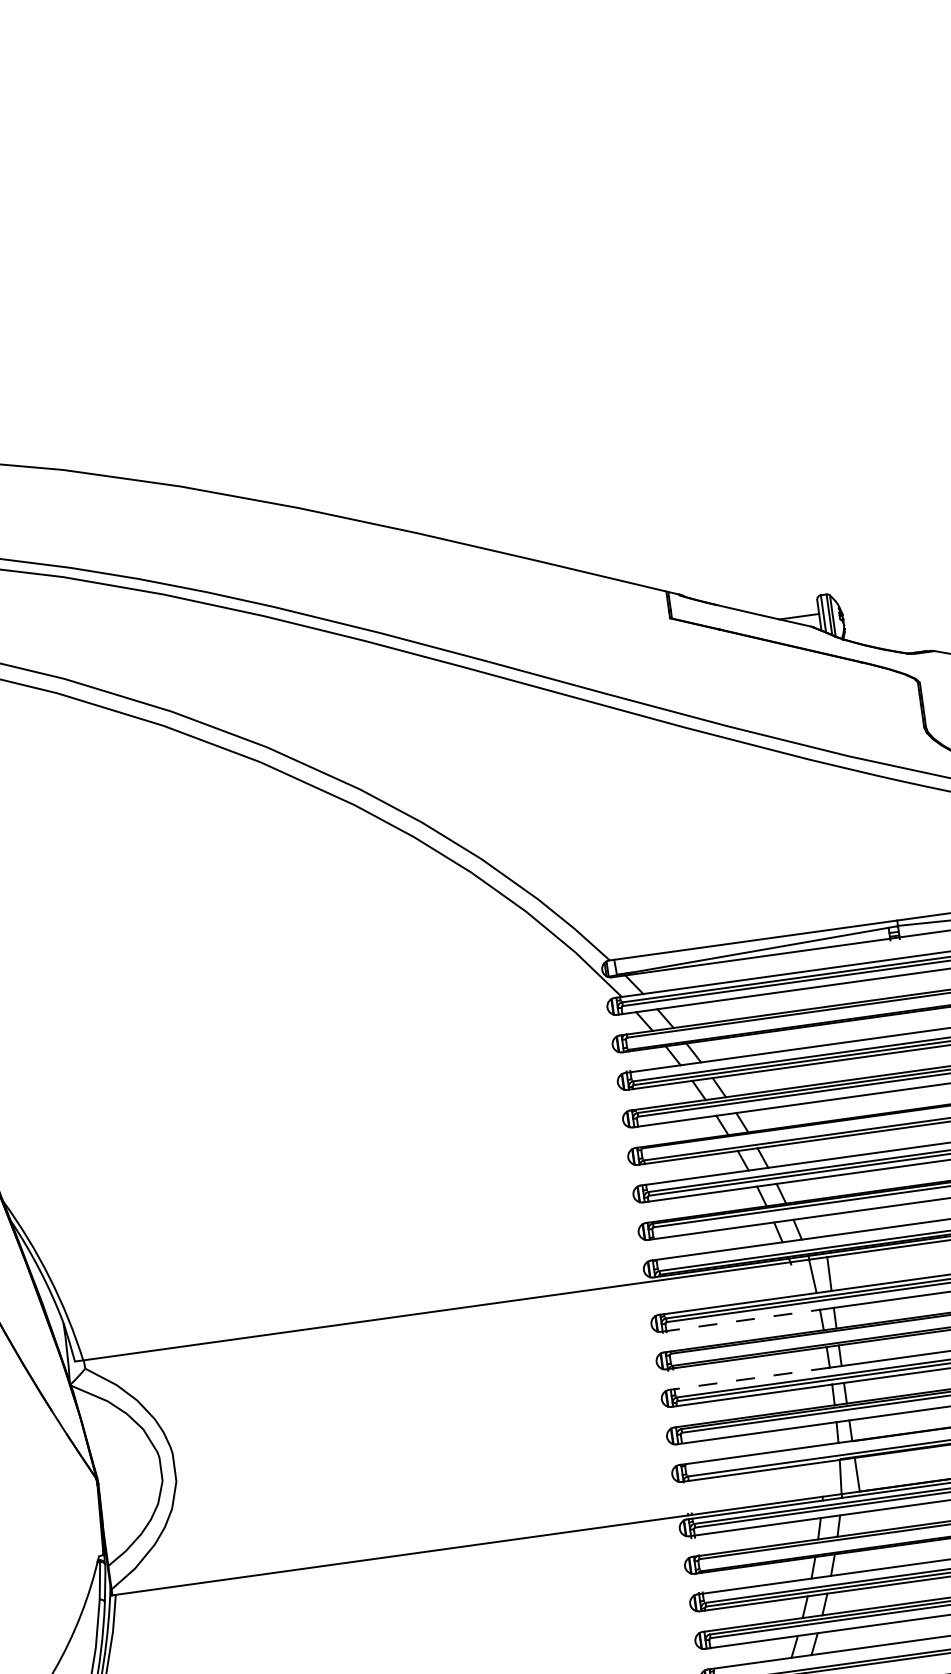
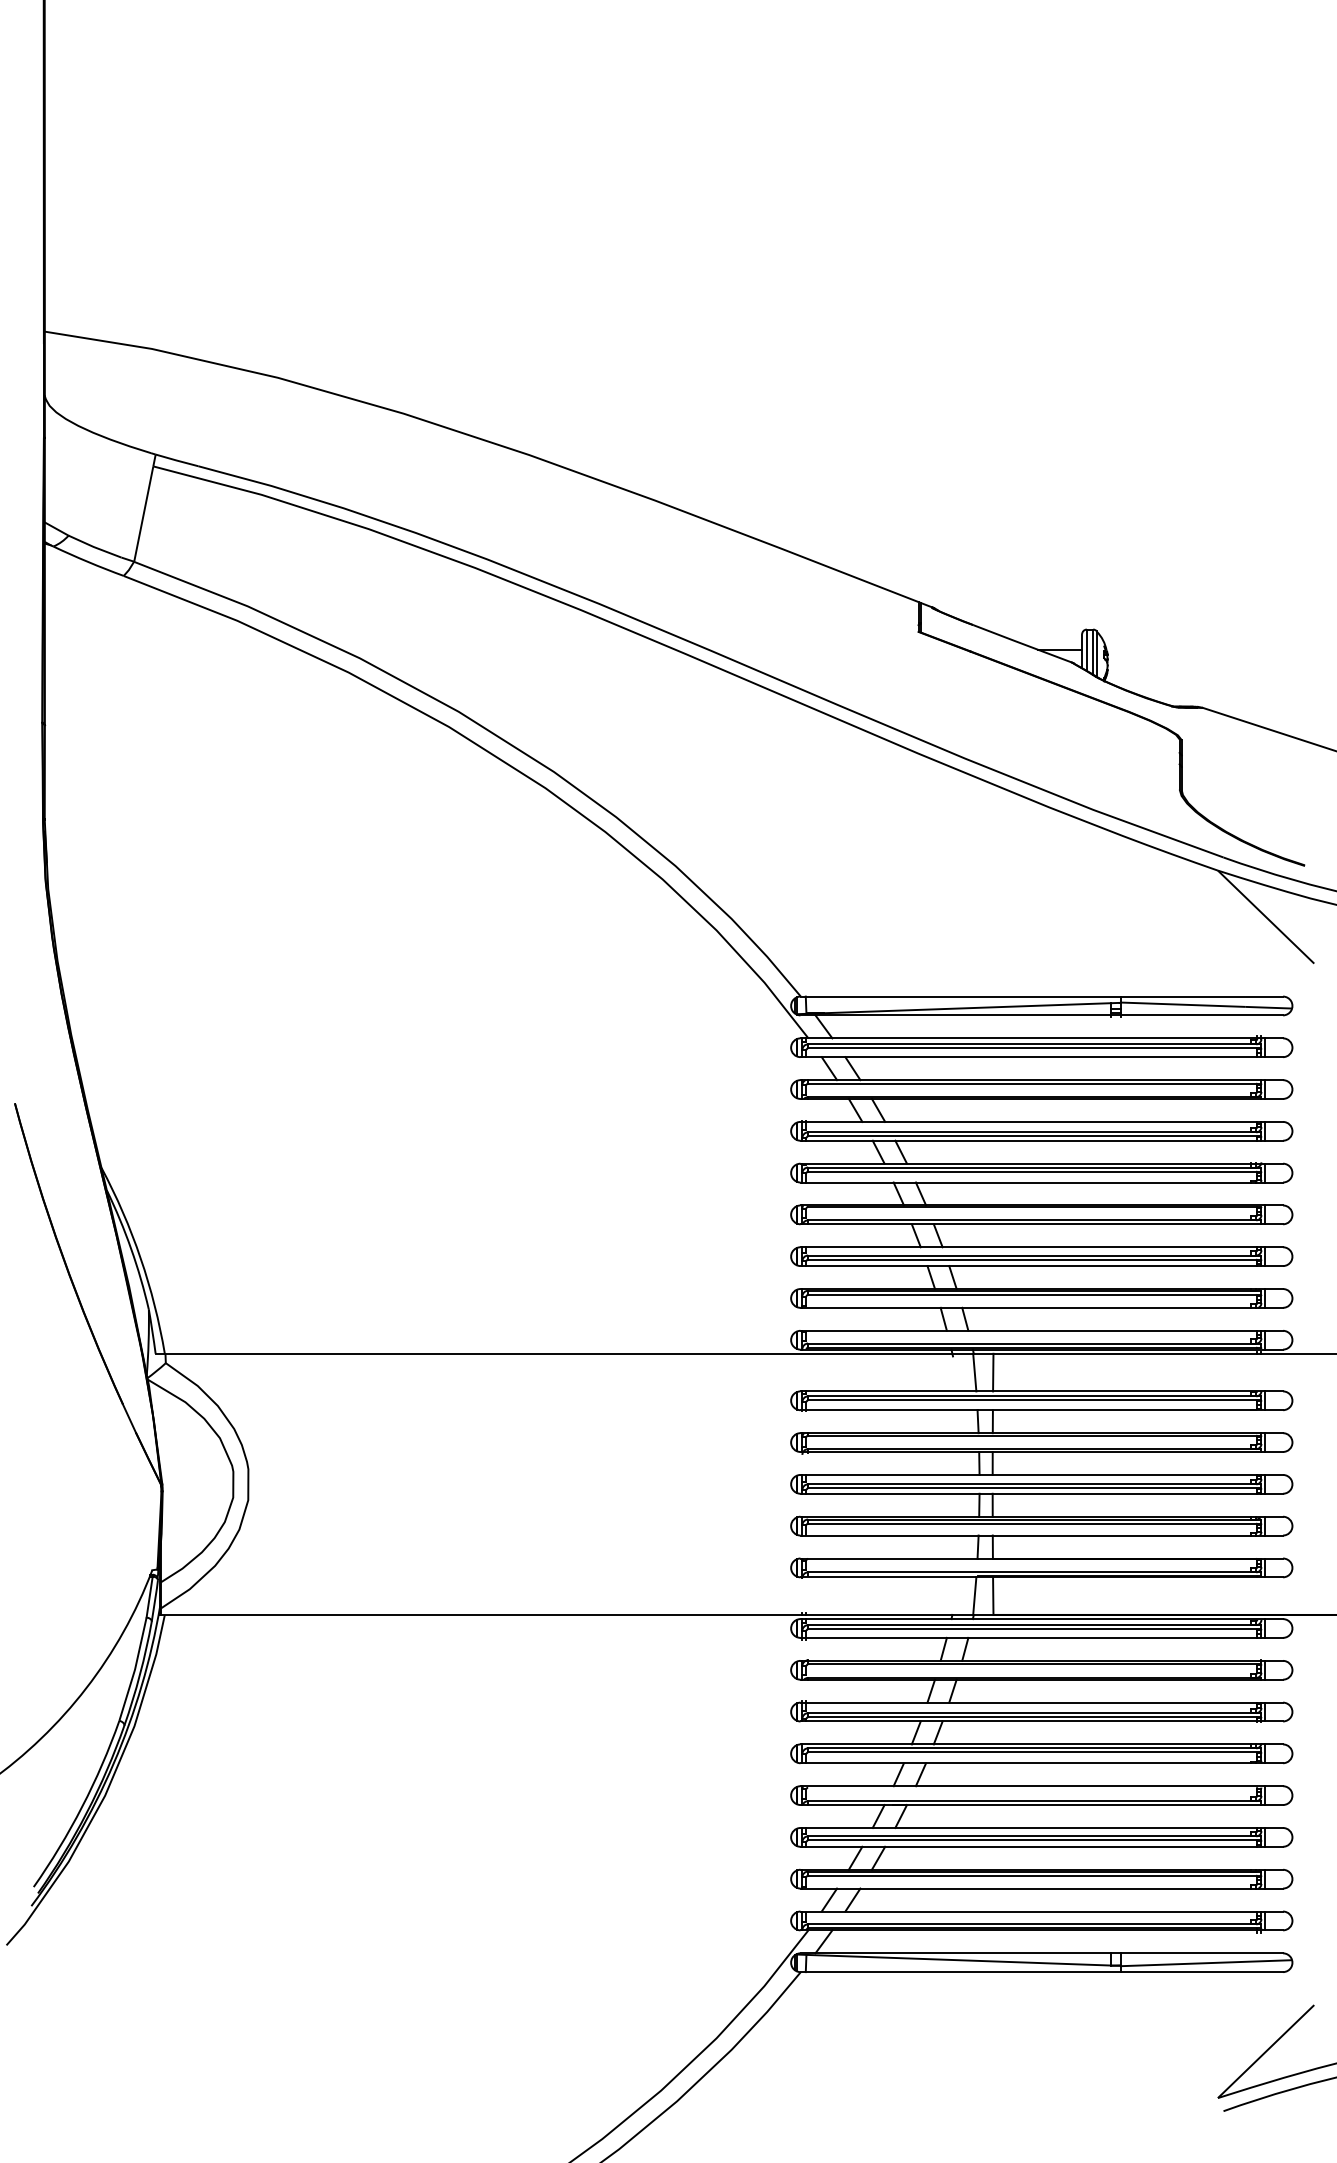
line: (740, 1321) -> (889, 1410), dashed -> solid
line: (749, 1378) -> (890, 1474), dashed -> solid

